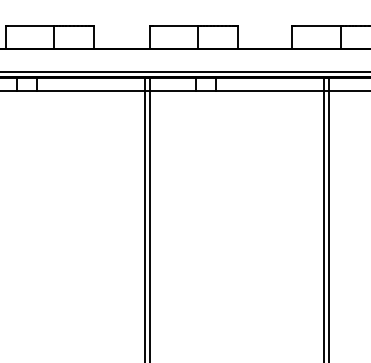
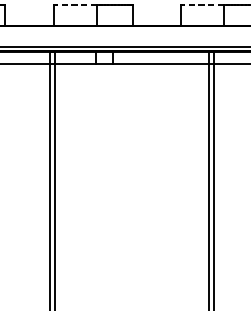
line: (175, 25) -> (77, 5), solid -> dashed
line: (317, 25) -> (203, 5), solid -> dashed

